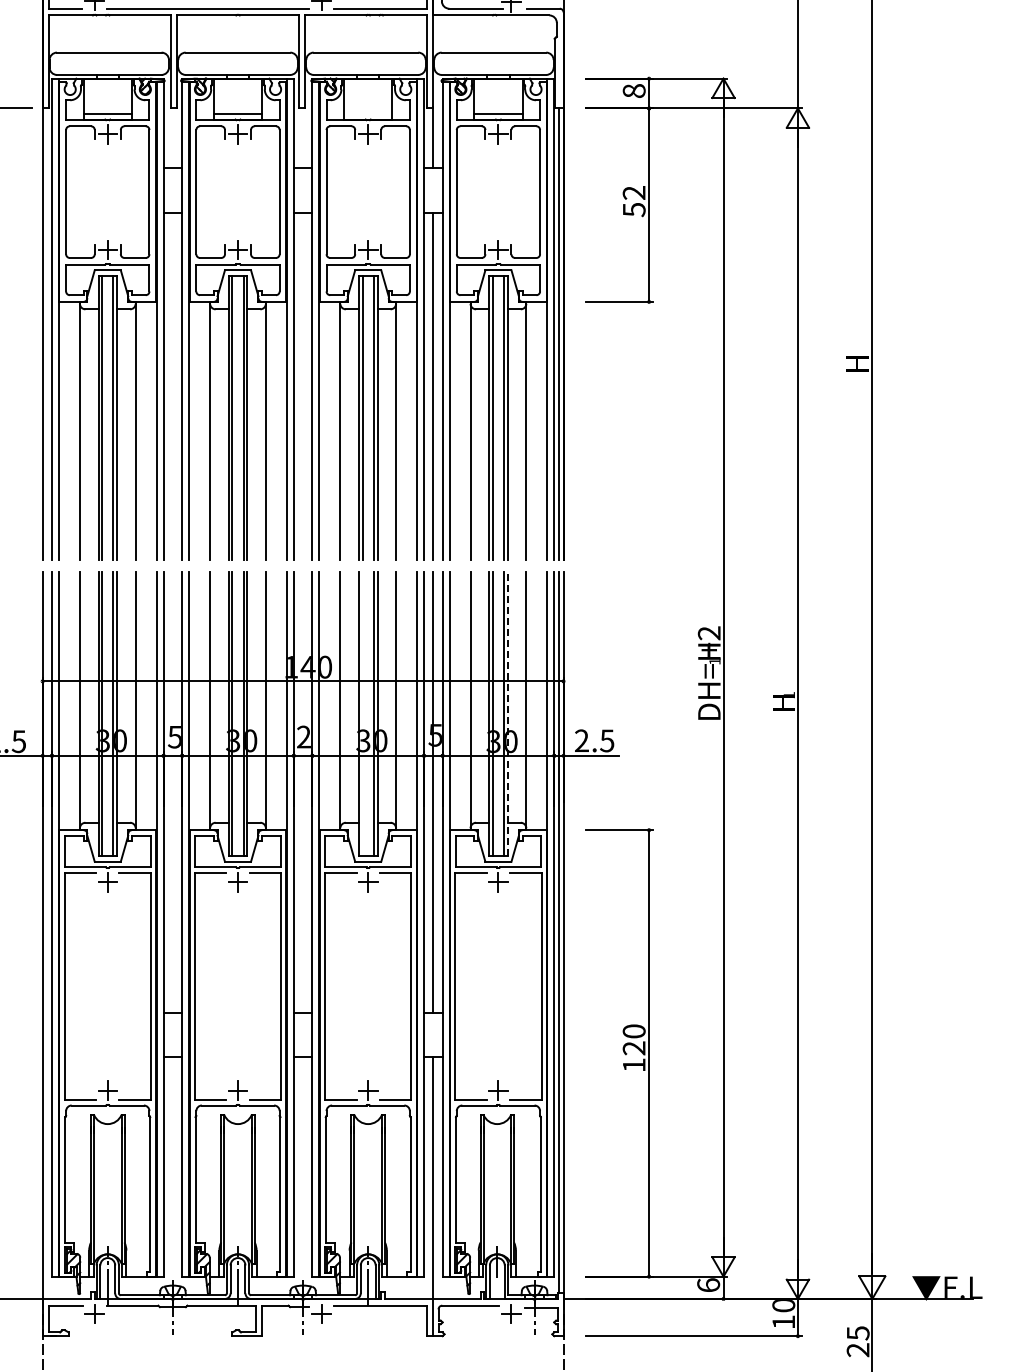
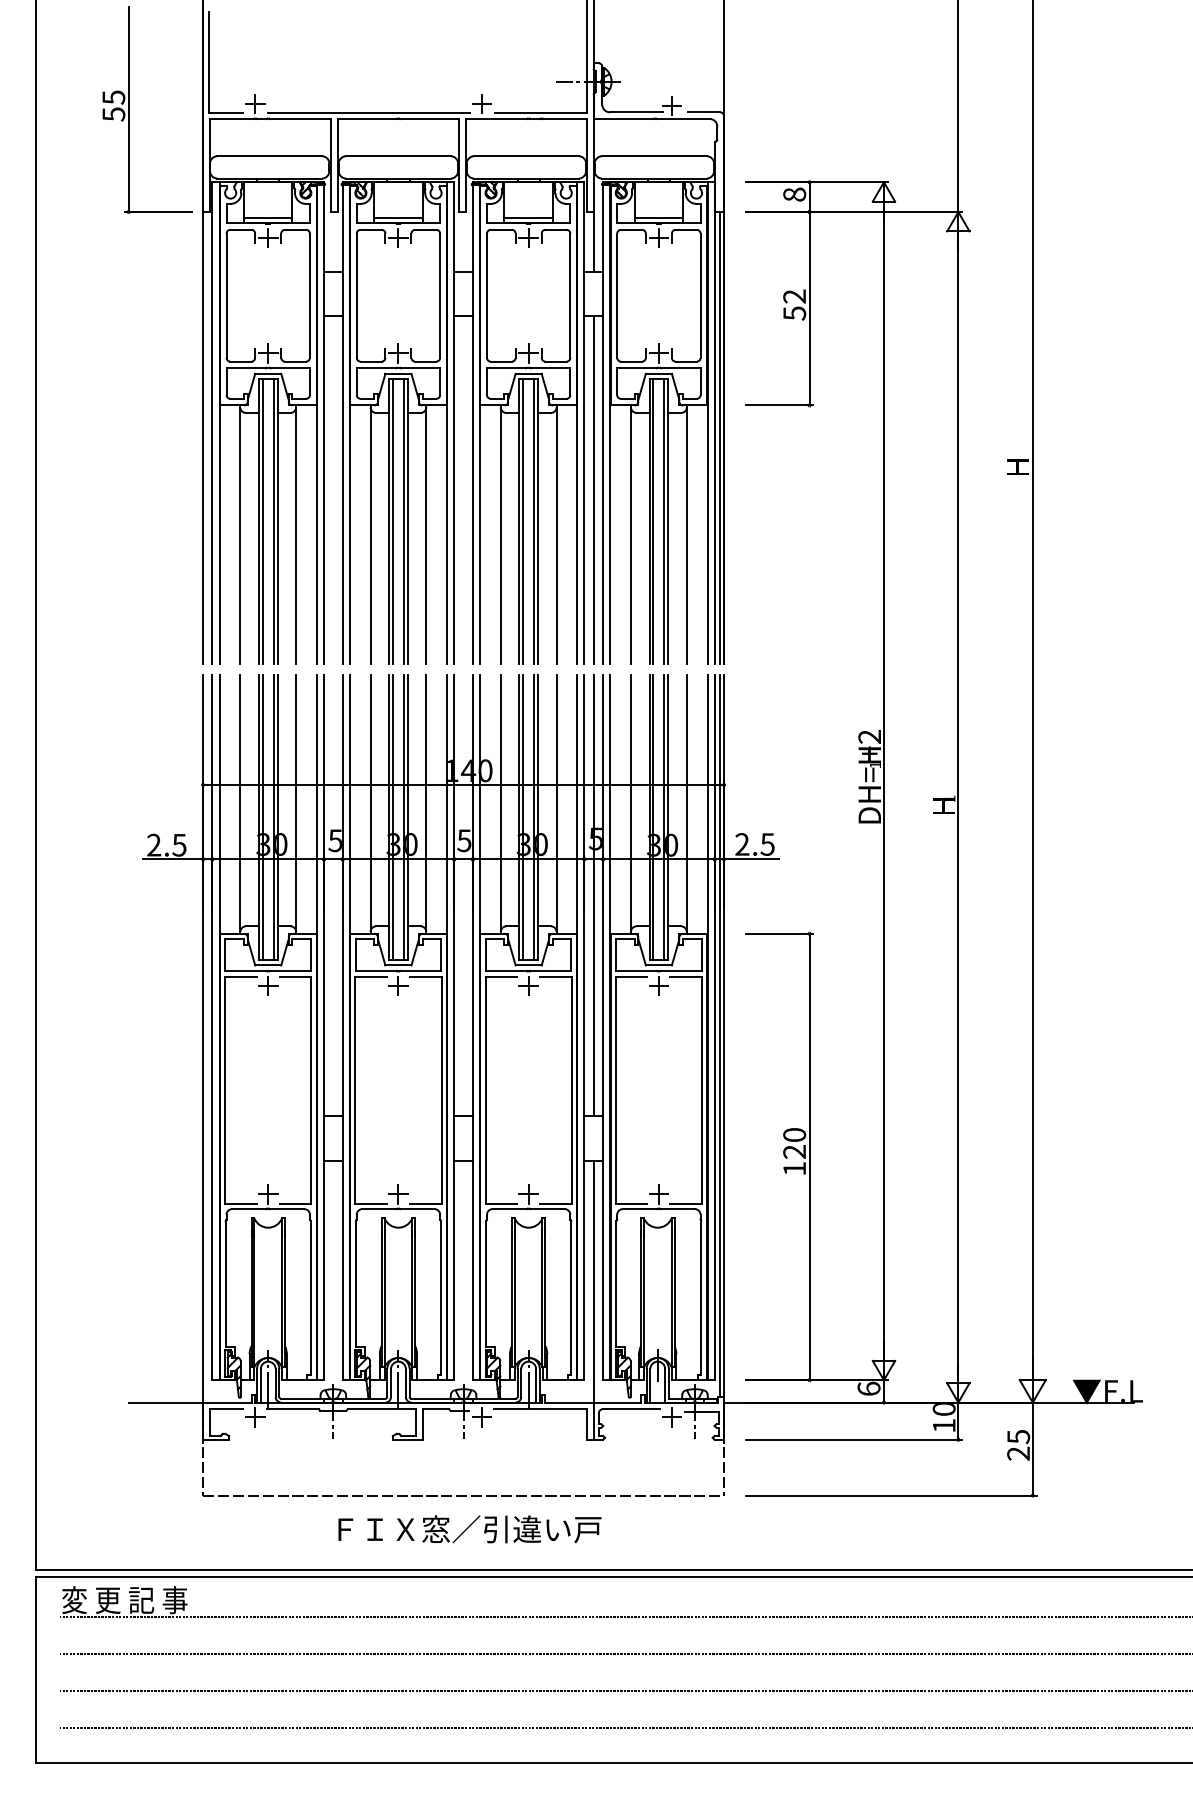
line: (368, 113) -> (528, 217), added
line: (363, 713) -> (523, 817), added
line: (508, 713) -> (668, 817), dashed -> solid
text: (304, 736) -> (464, 840), 2 -> 5

